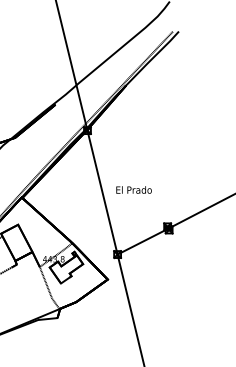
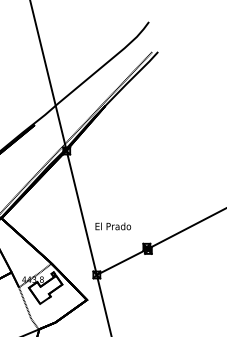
text: (133, 189) -> (112, 225), moved

